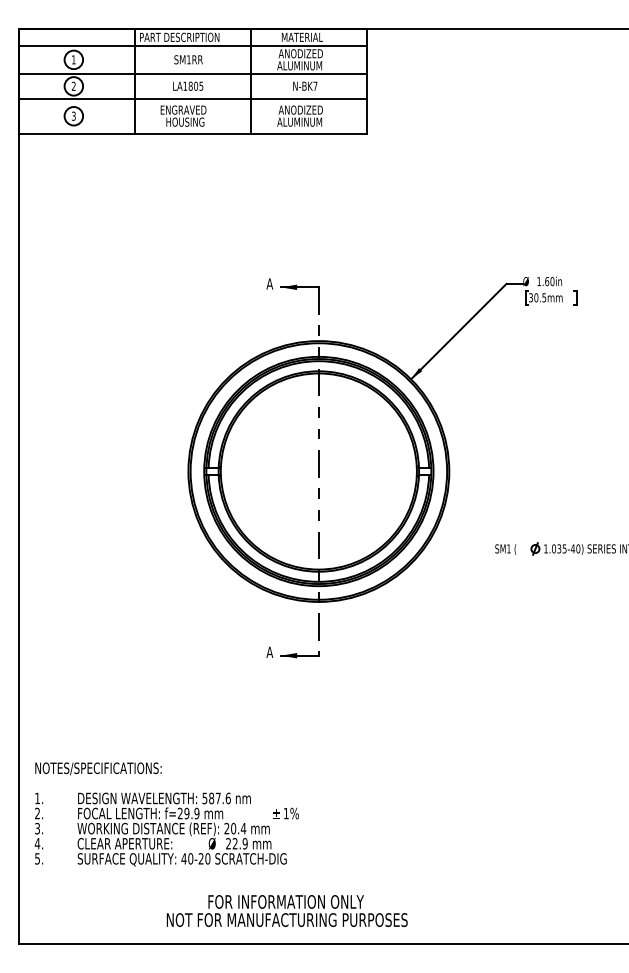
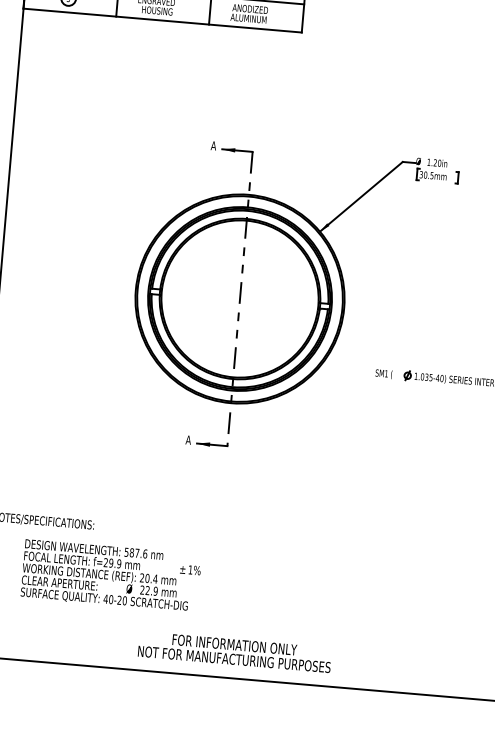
text: (547, 281) -> (435, 162), 1.60in -> 1.20in
text: (286, 910) -> (234, 651), moved

